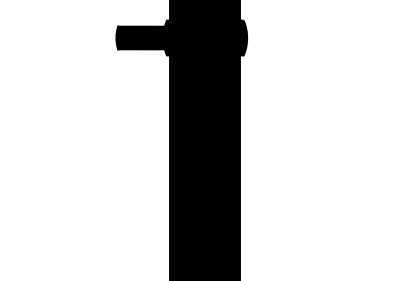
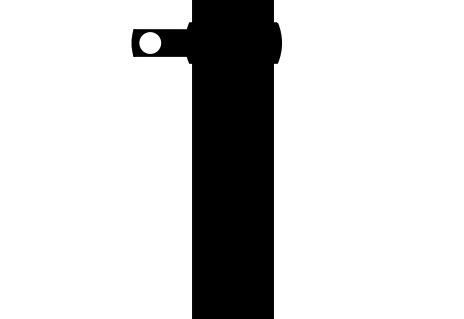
fill: (131, 37) -> (149, 42), removed

